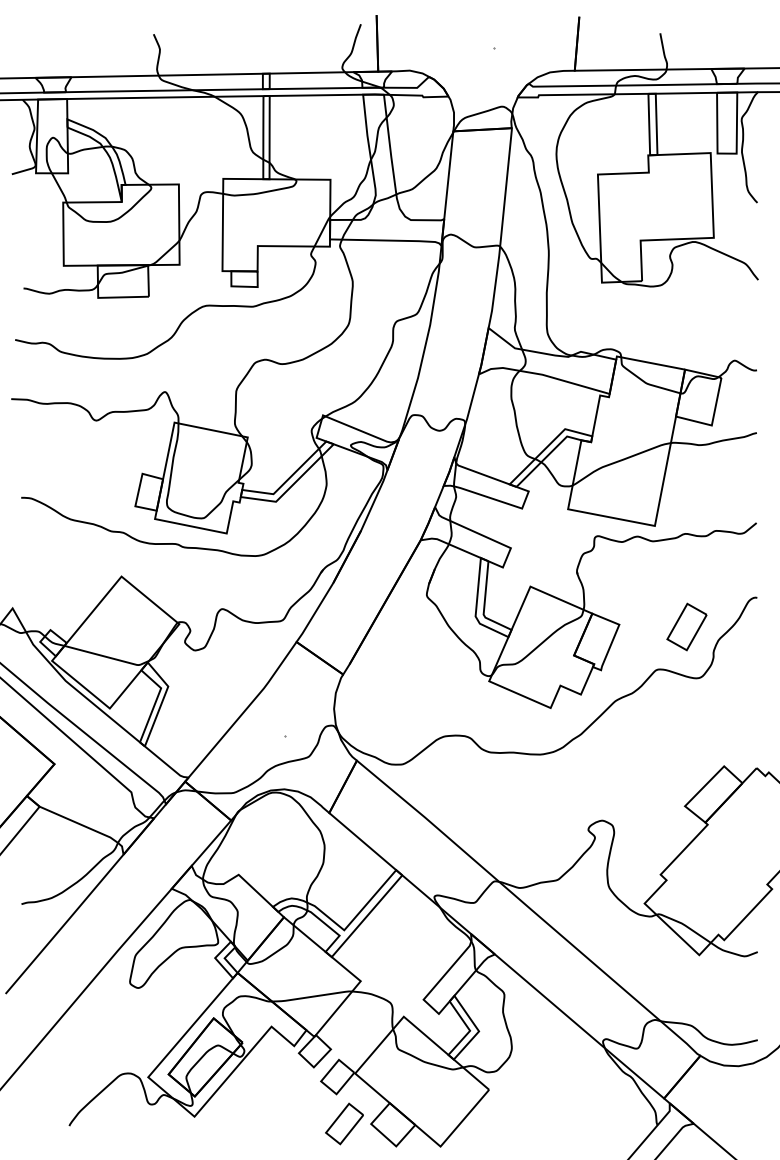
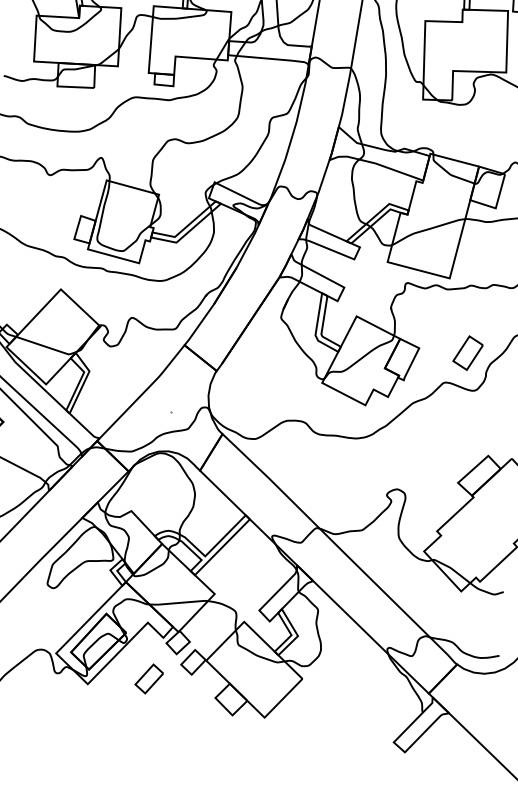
part: (344, 1123) -> (149, 678), moved

